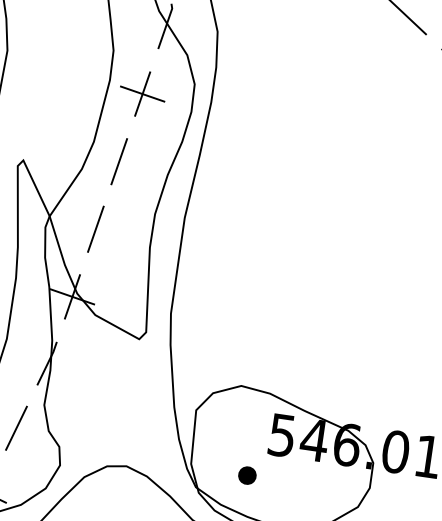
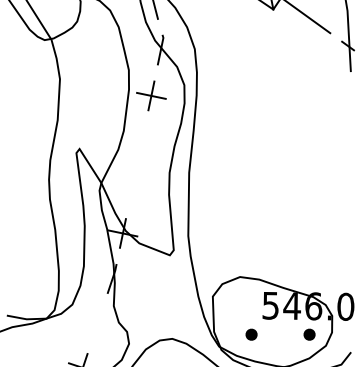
line: (118, 161) -> (141, 141), removed
line: (95, 229) -> (132, 187), removed
line: (16, 428) -> (97, 323), removed
part: (335, 486) -> (309, 334), added

